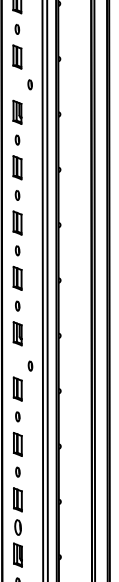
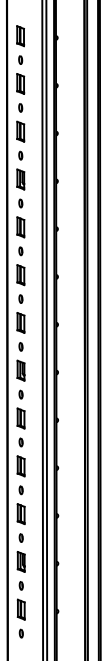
part: (29, 84) -> (20, 155), moved
part: (29, 365) -> (20, 394), moved
part: (17, 526) -> (20, 537), size x0.62

